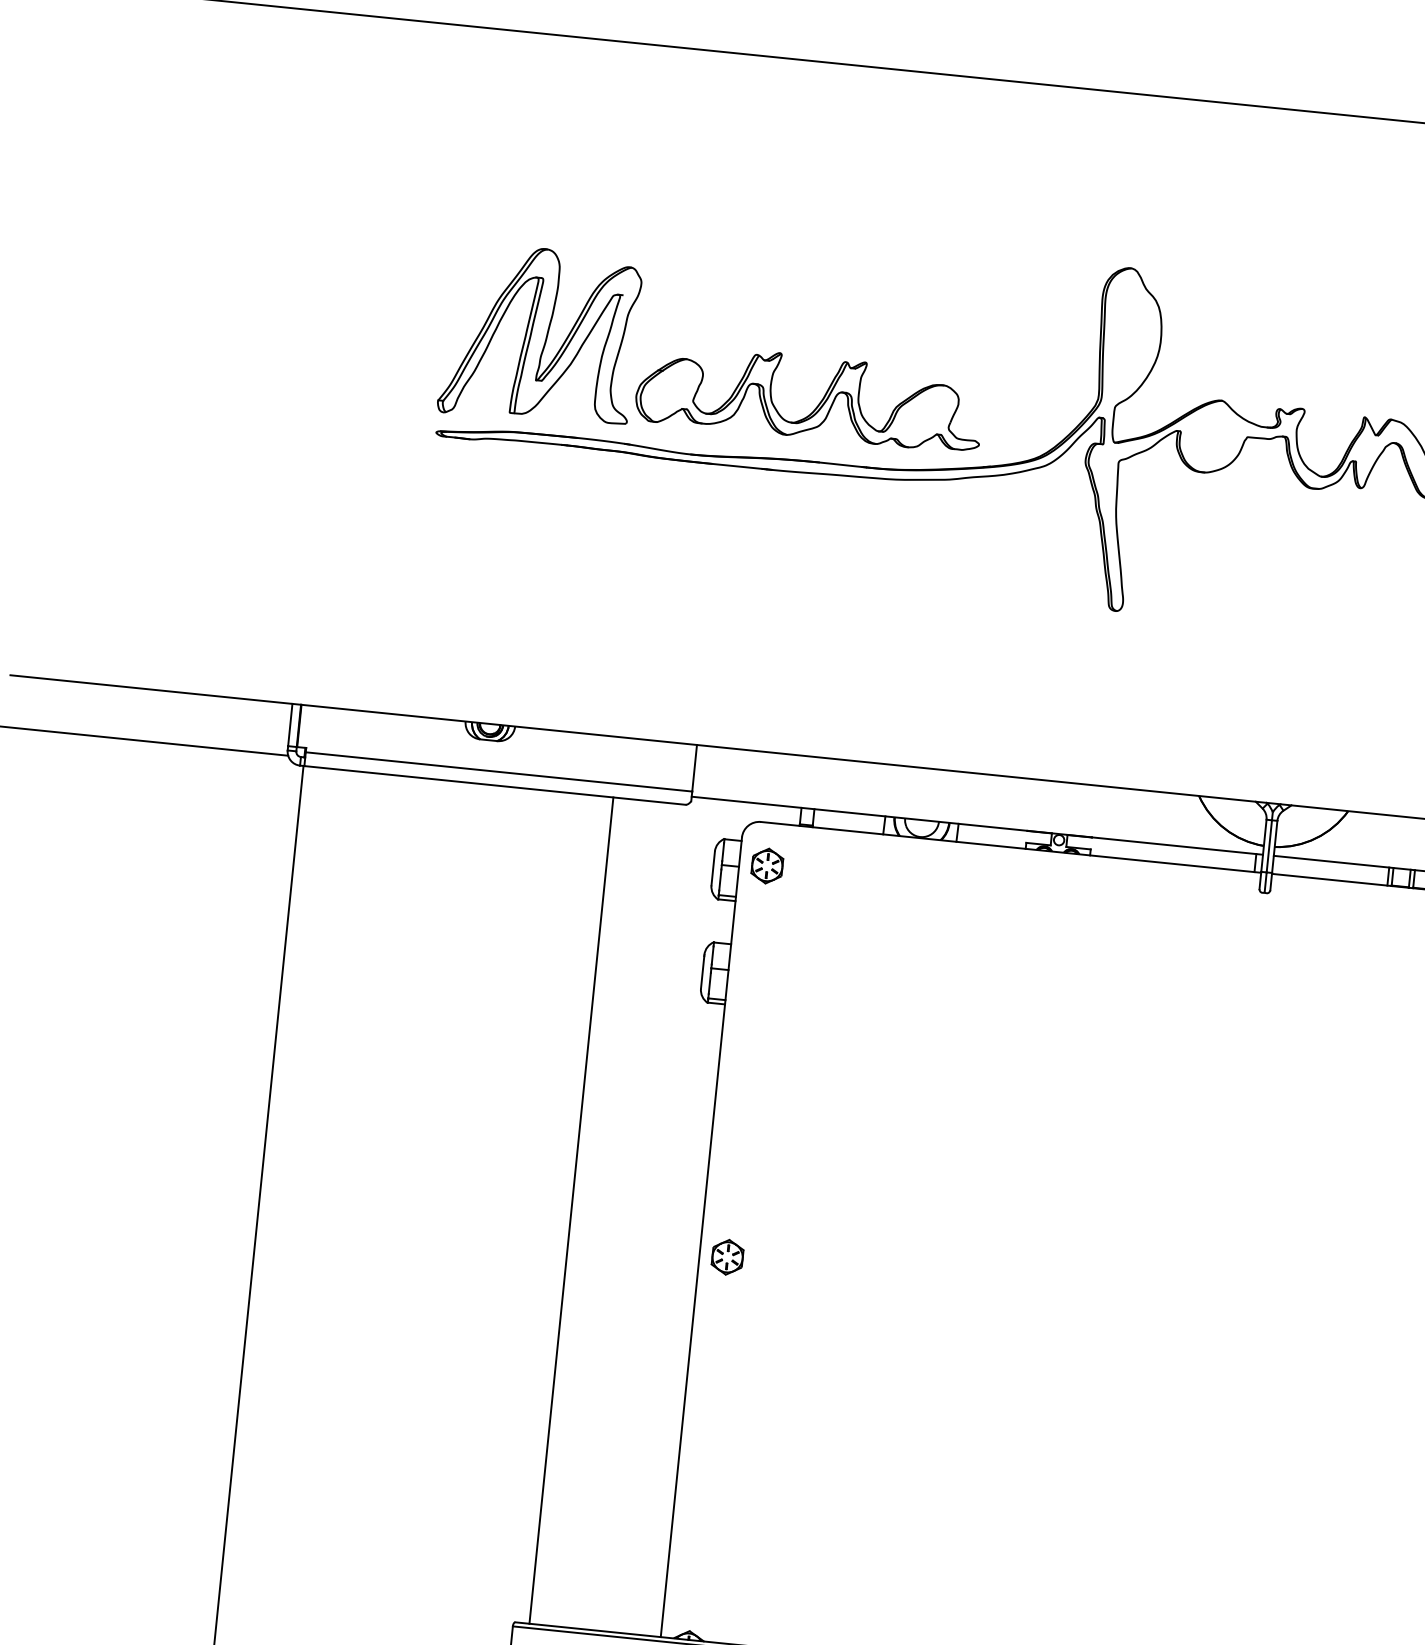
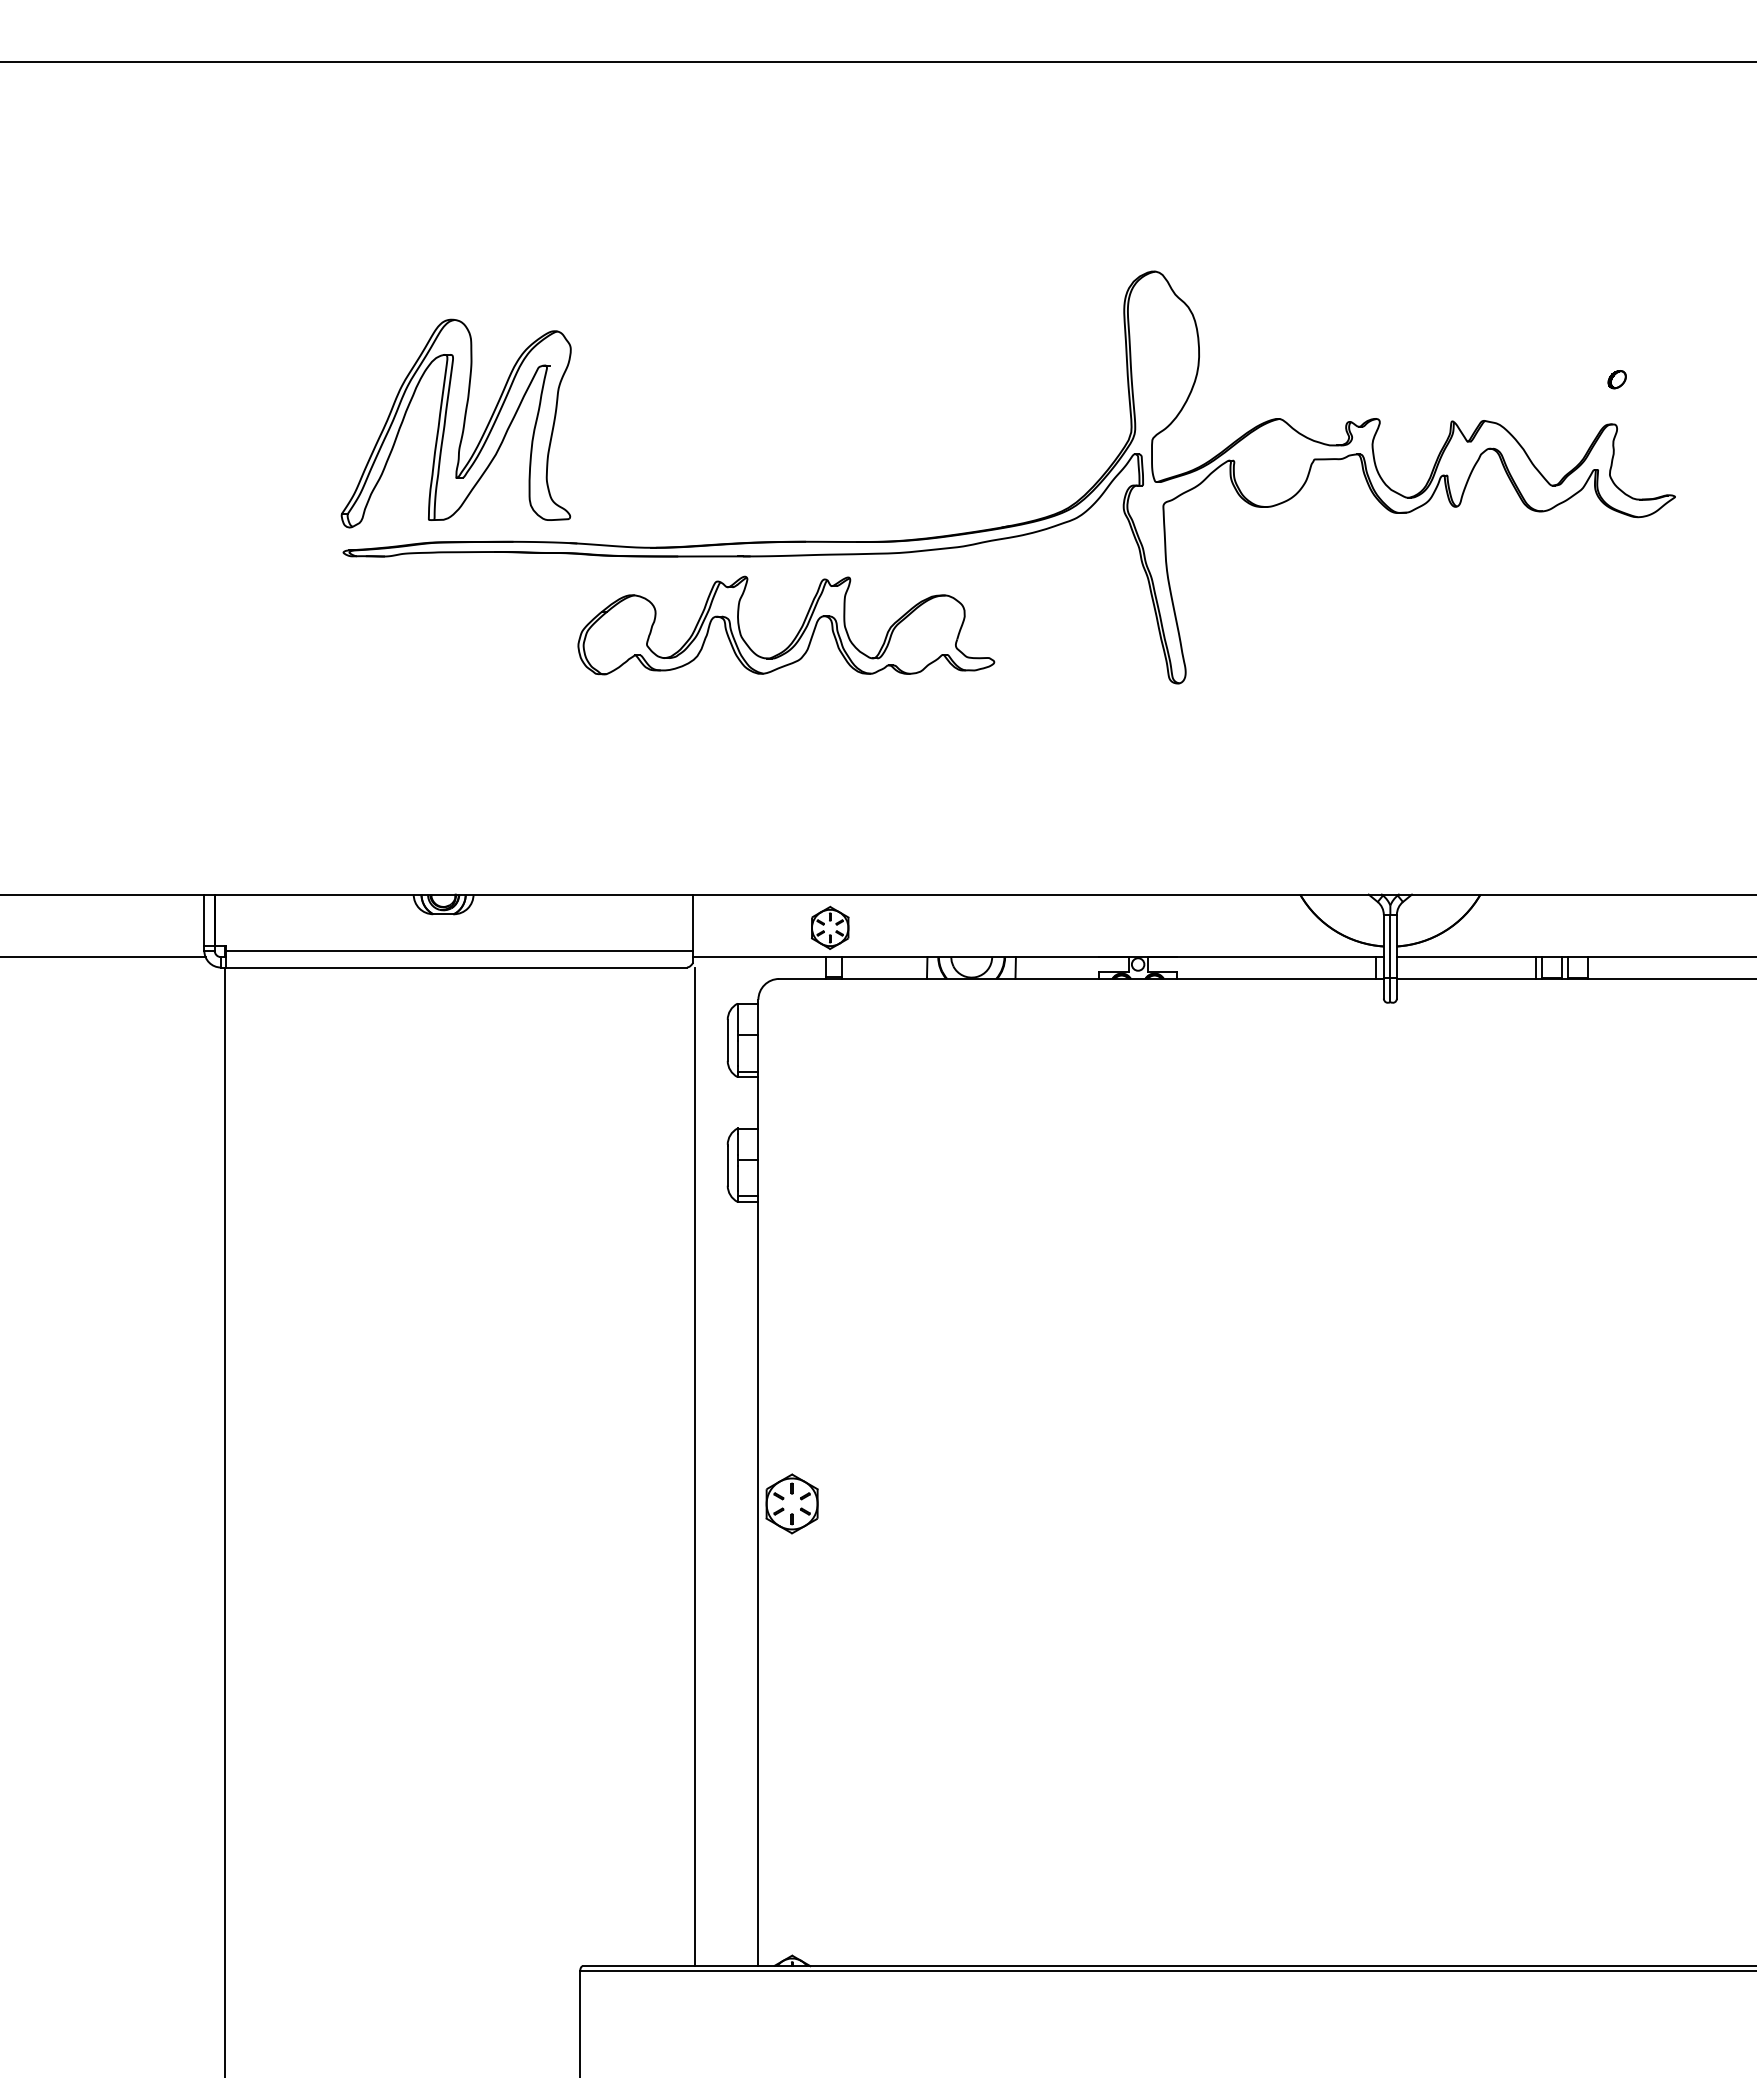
part: (819, 402) -> (798, 630), moved
part: (767, 865) -> (830, 927), moved
line: (571, 1210) -> (694, 1466), moved
part: (727, 1257) -> (792, 1503), size x1.4

